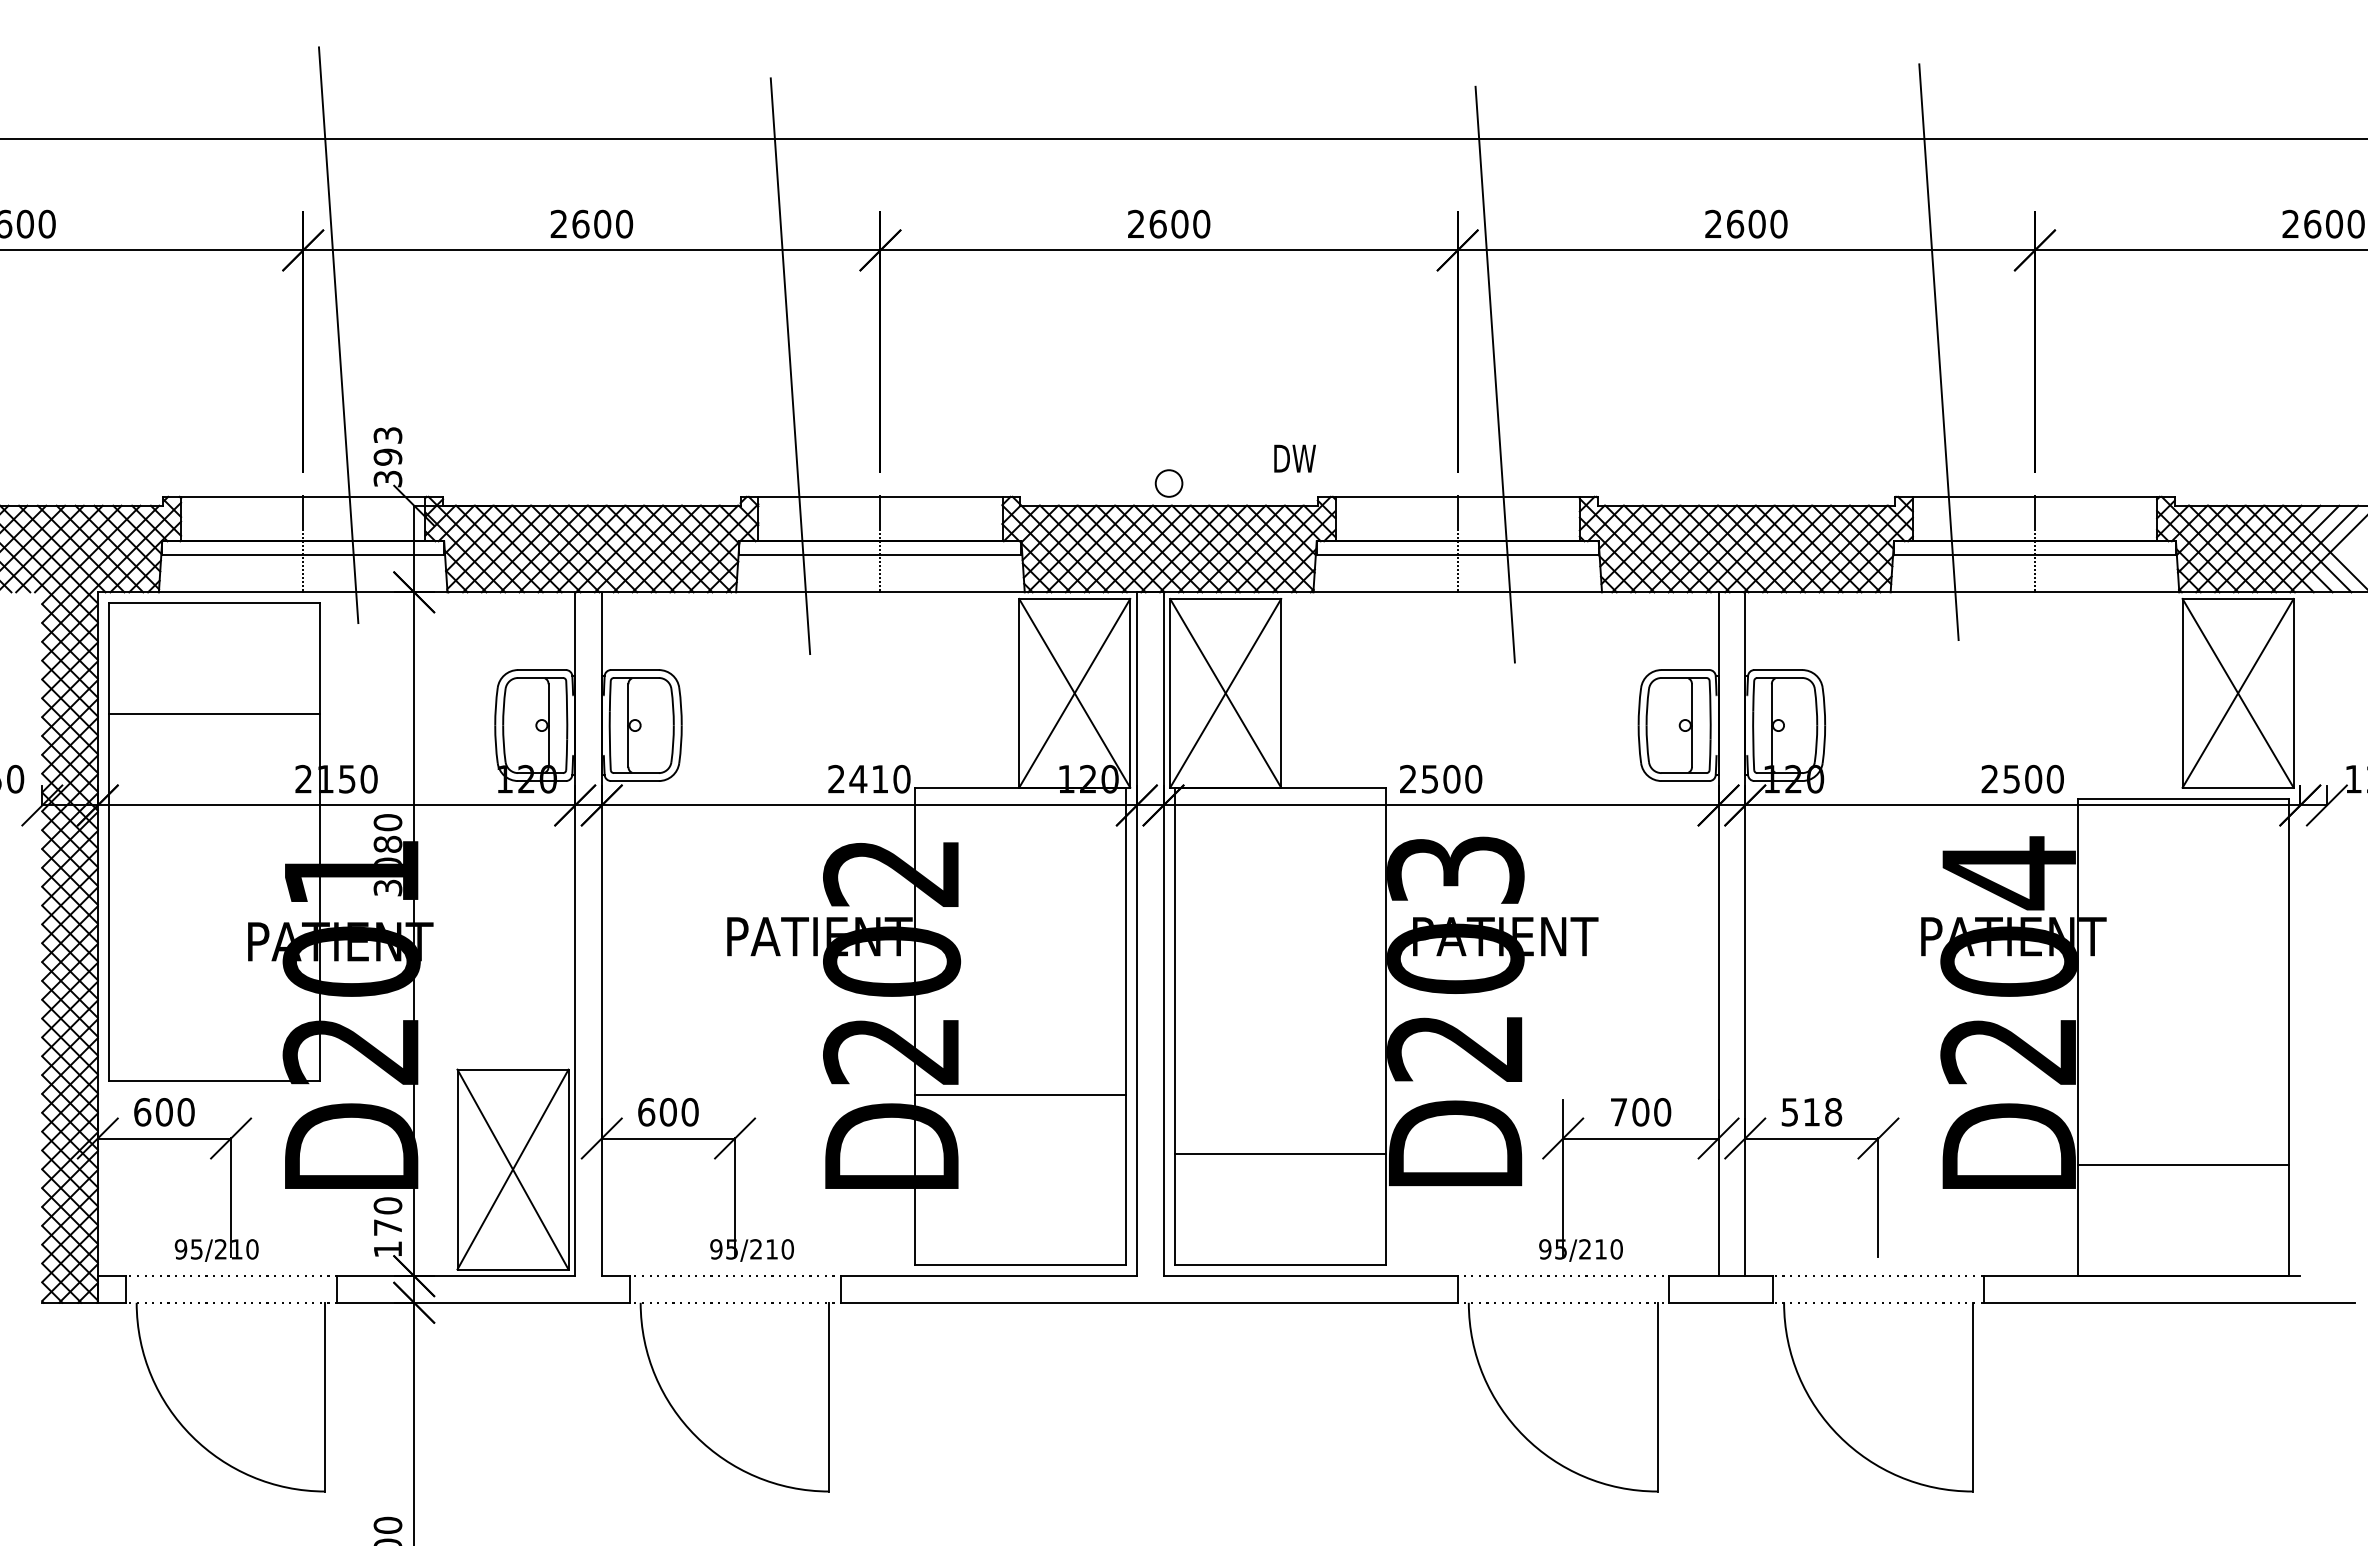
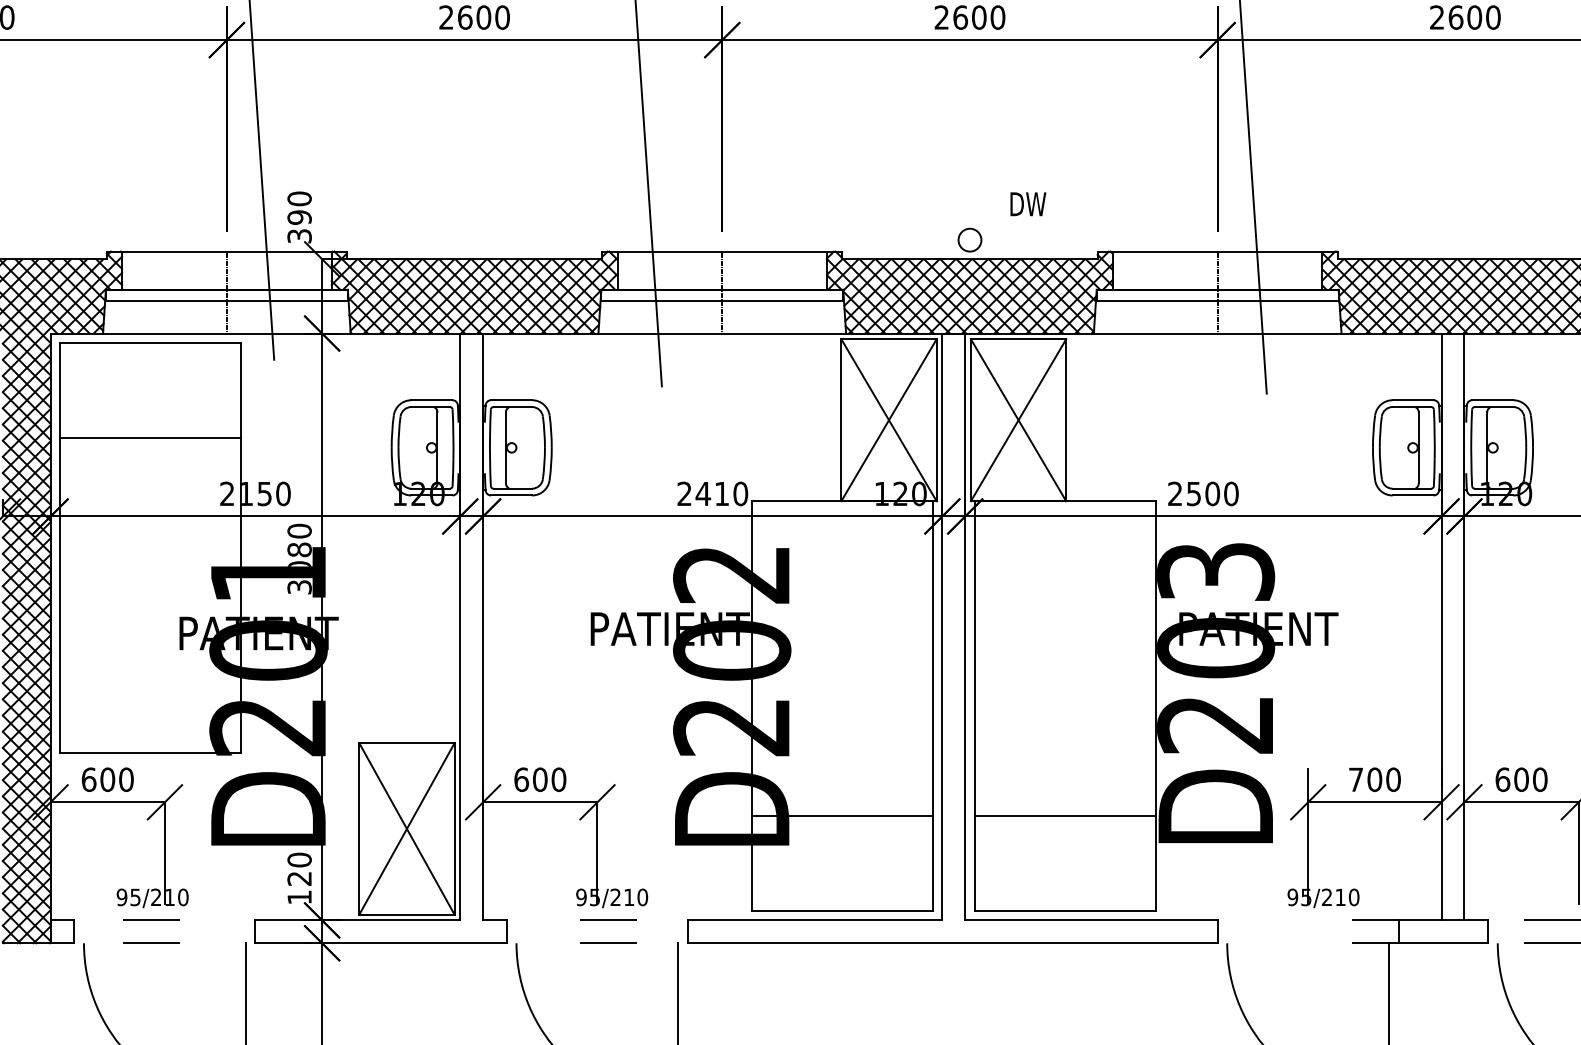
text: (387, 434) -> (299, 198), 393 -> 390
text: (1294, 458) -> (1027, 204), moved
line: (1019, 1095) -> (841, 815), moved
text: (1811, 1112) -> (1521, 779), 518 -> 600
text: (387, 1227) -> (299, 878), 170 -> 120

